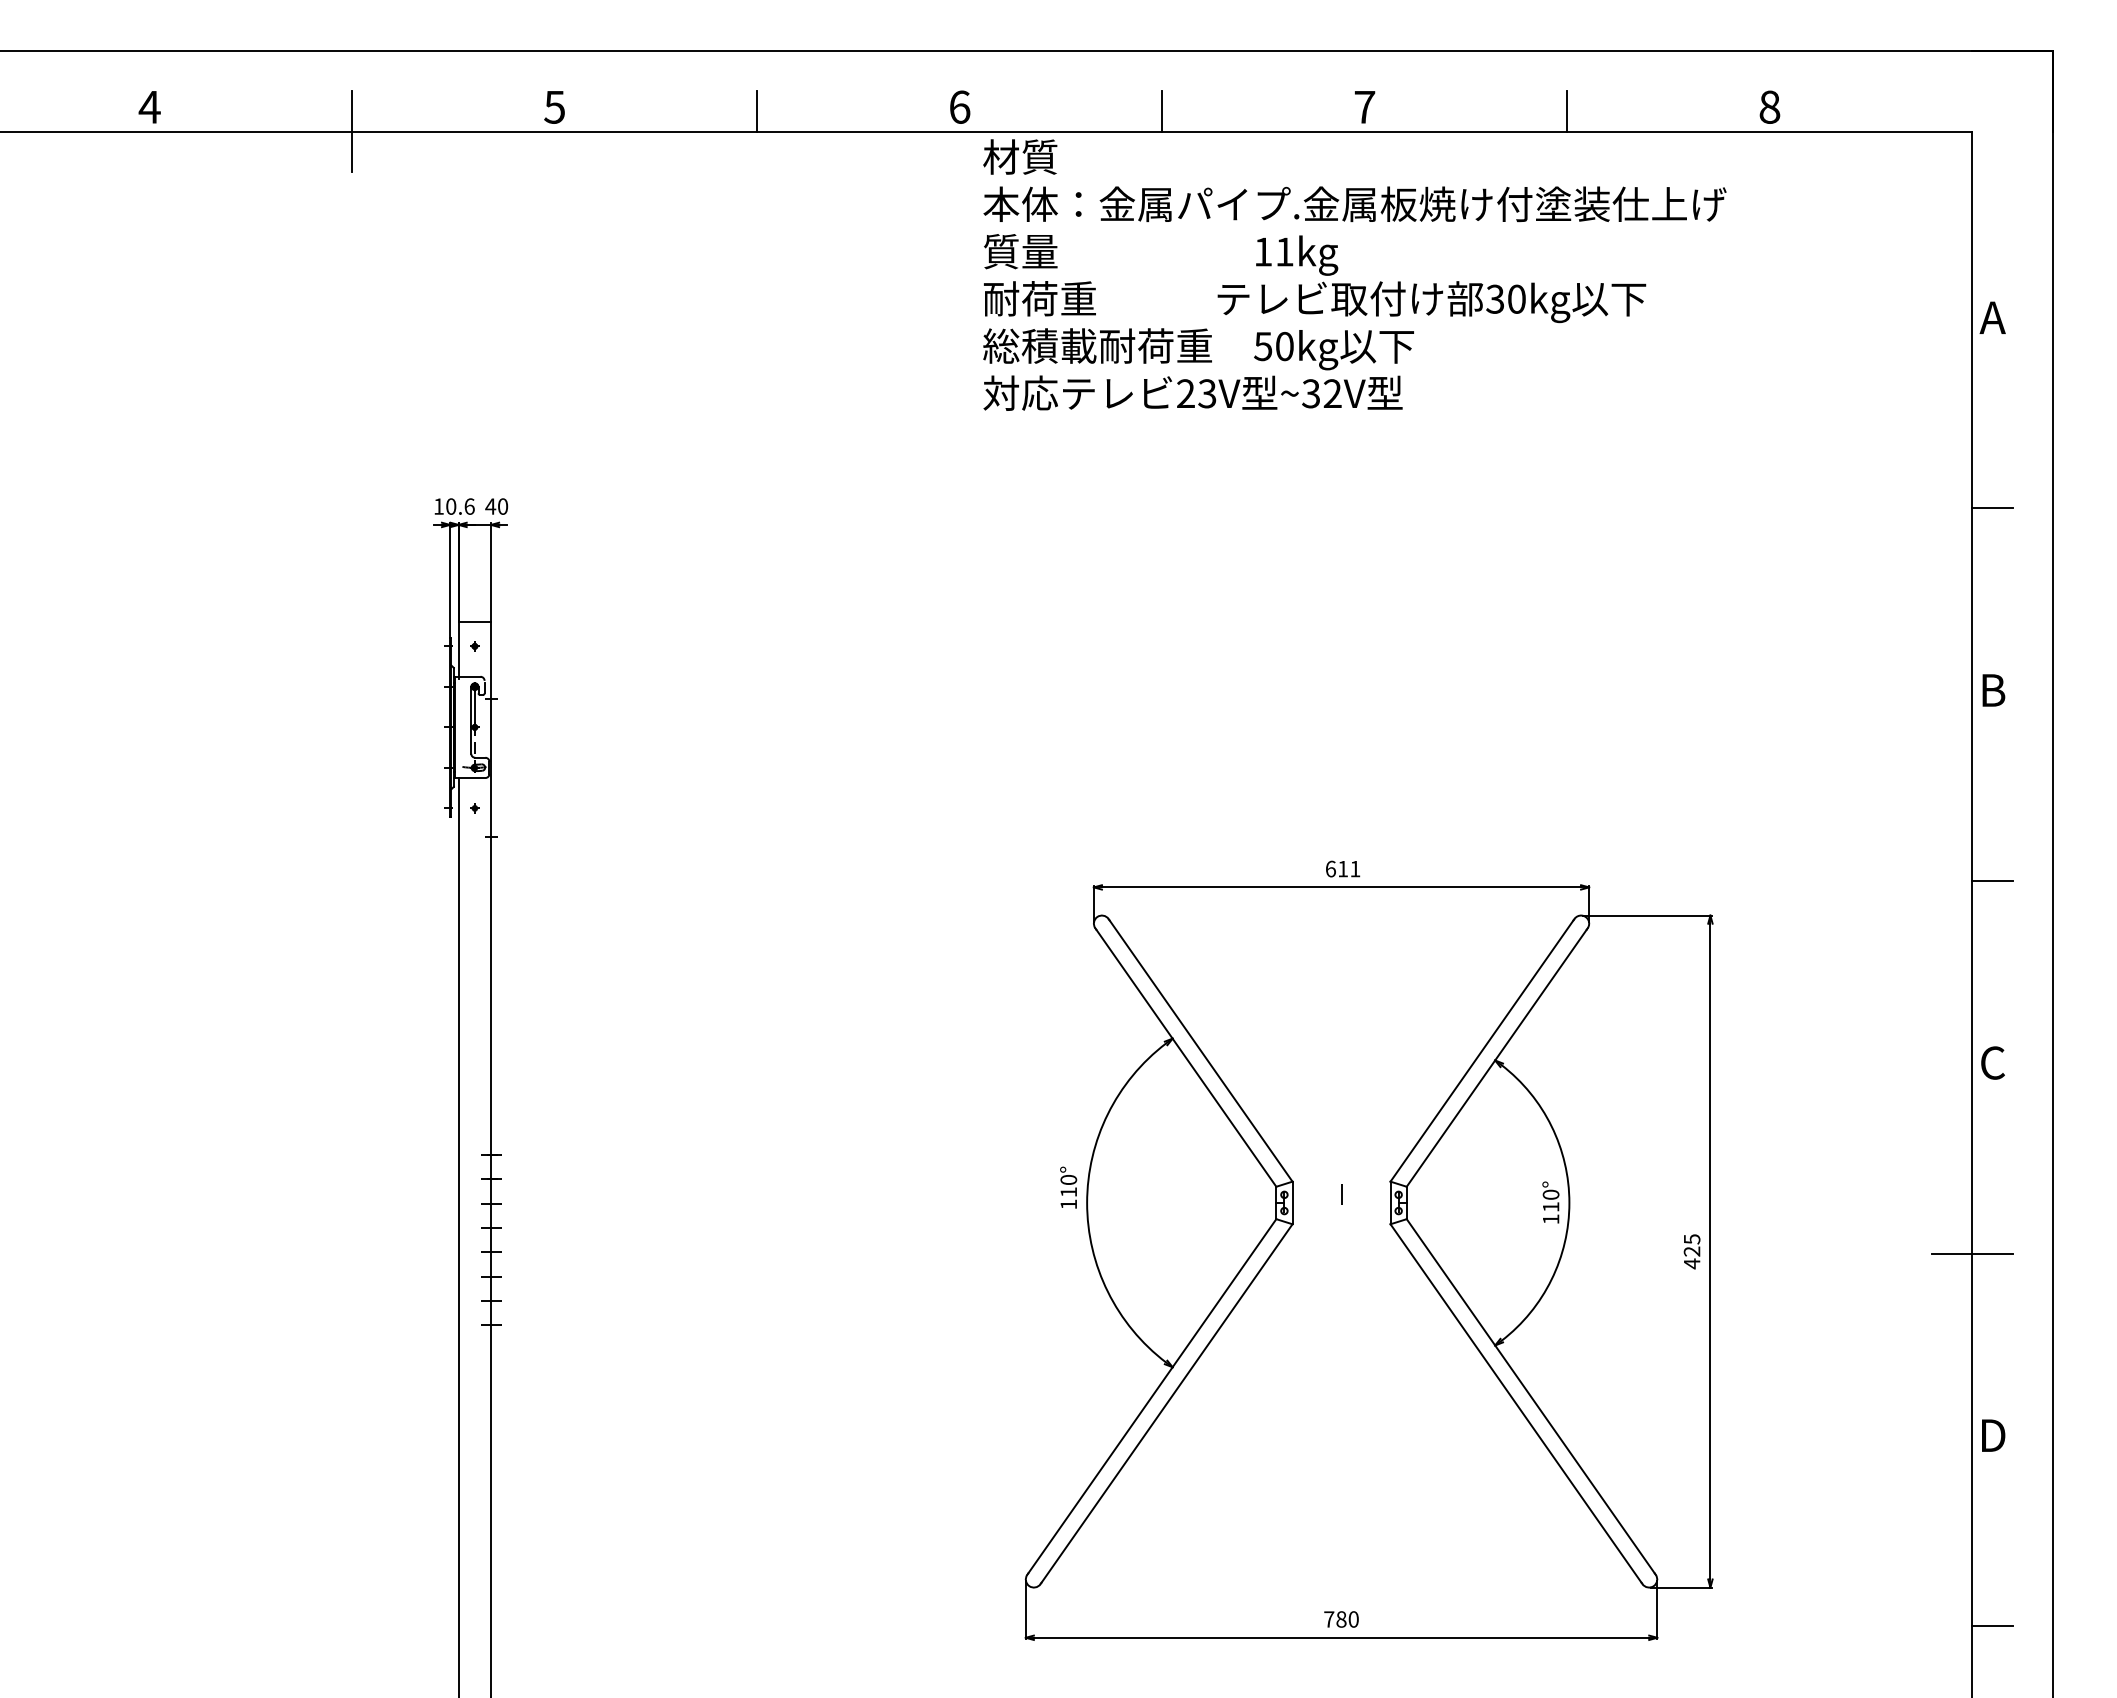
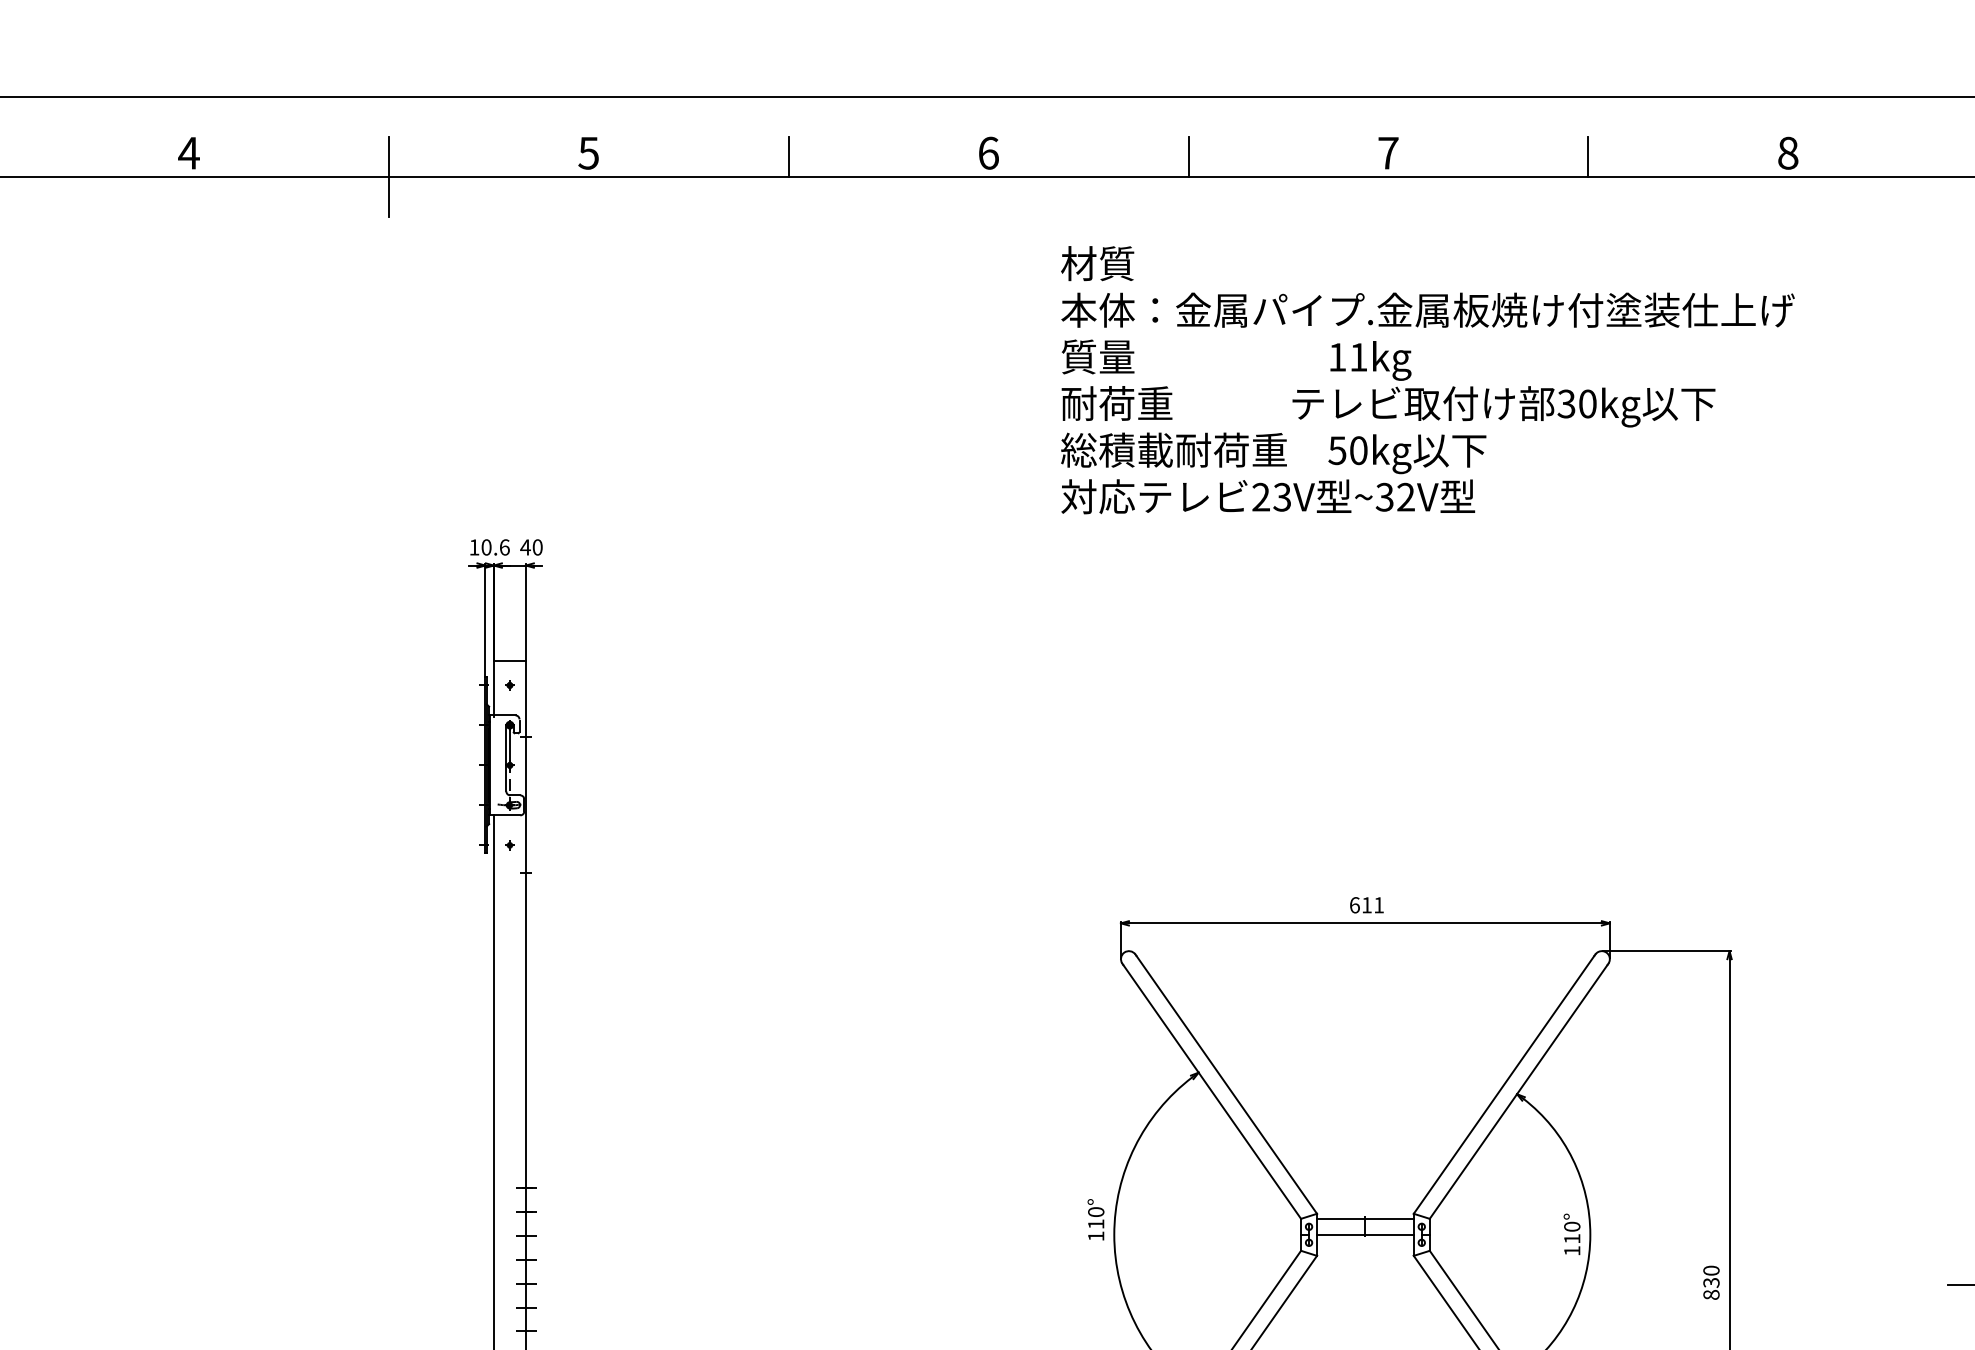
text: (1354, 274) -> (1427, 379), moved
line: (1341, 1186) -> (1365, 1218), added
line: (1341, 1202) -> (1365, 1234), added
text: (1691, 1251) -> (1710, 1282), 425 -> 830

